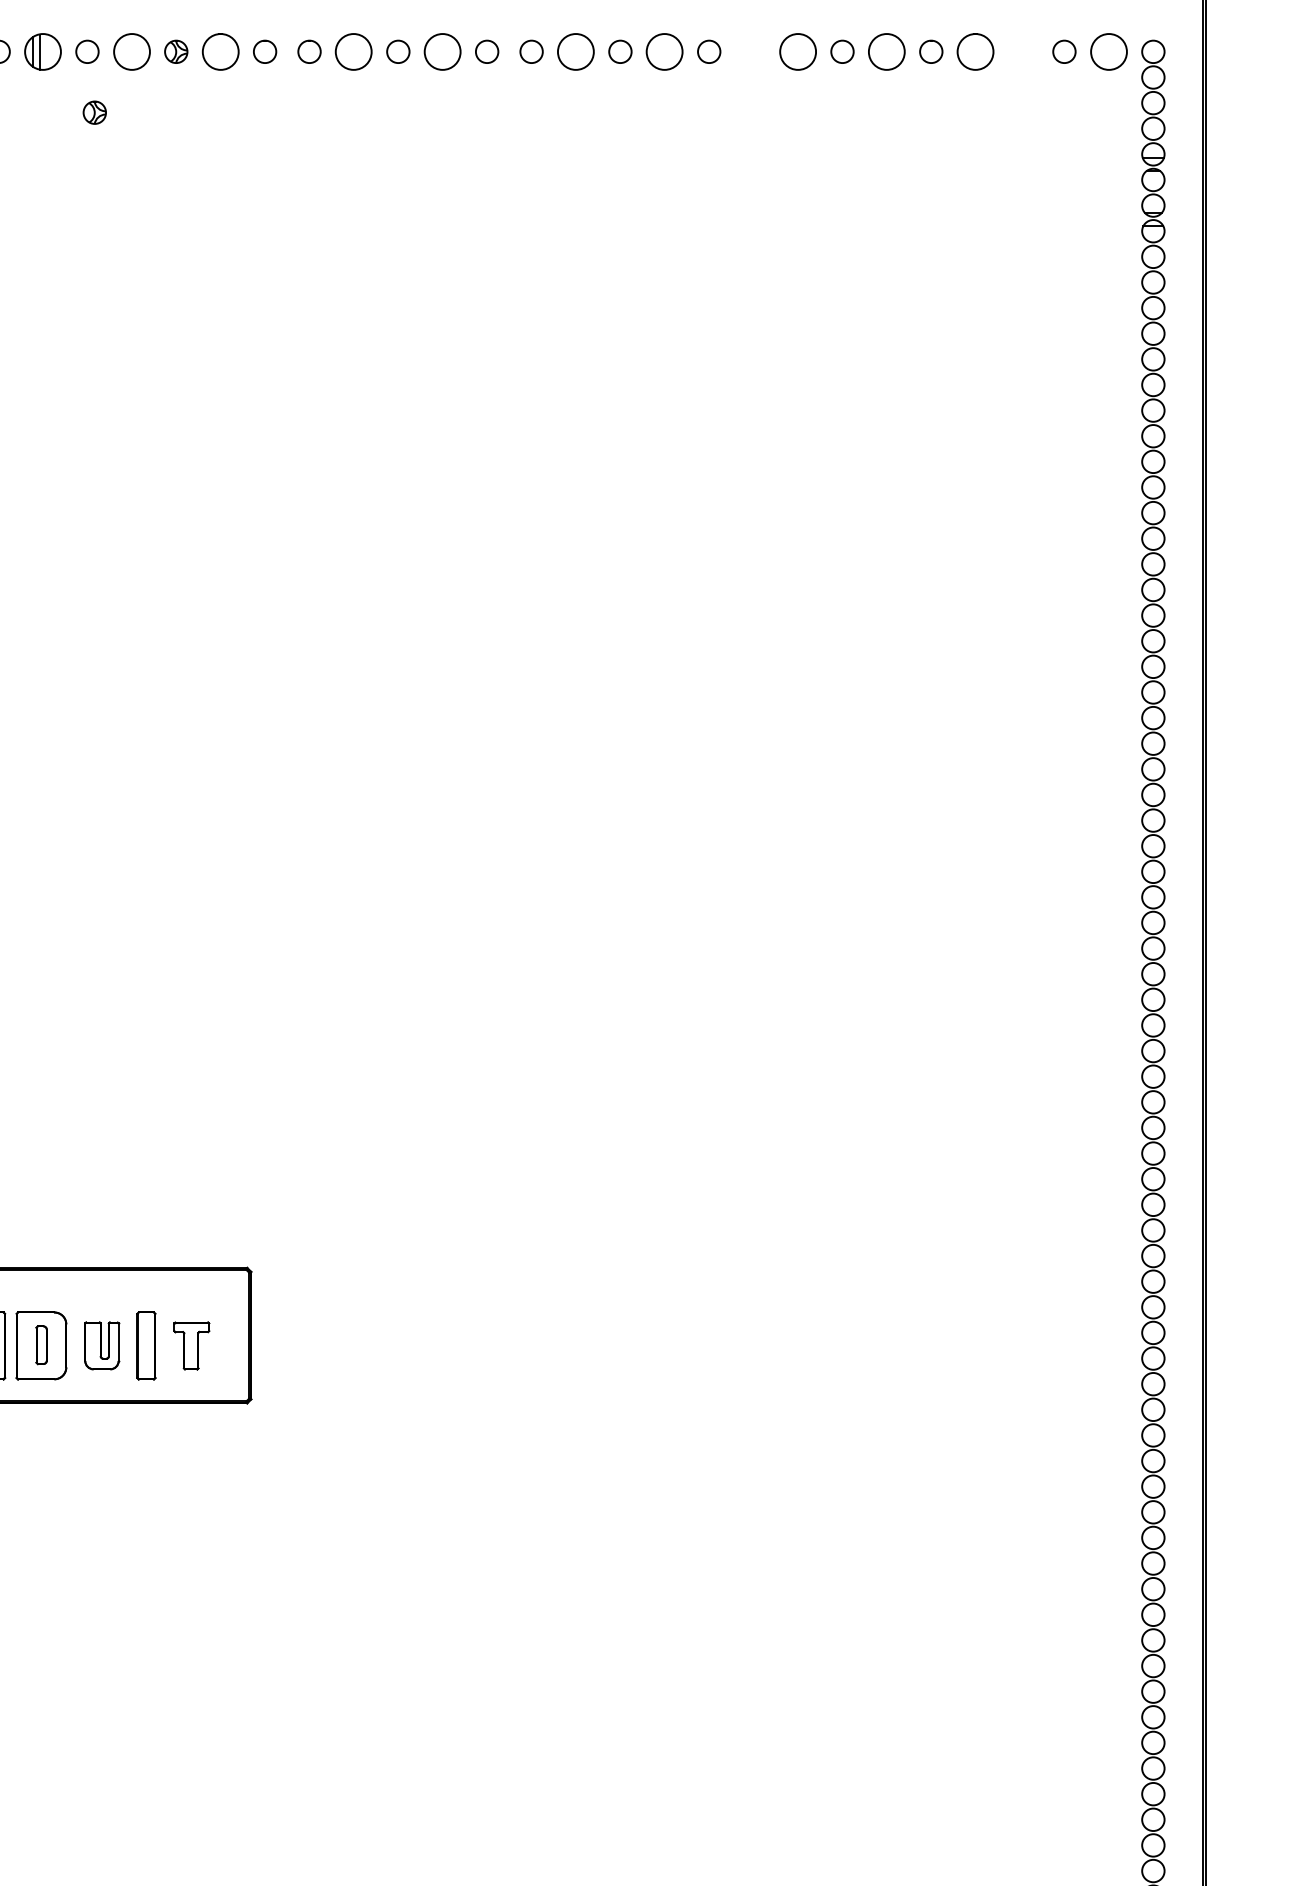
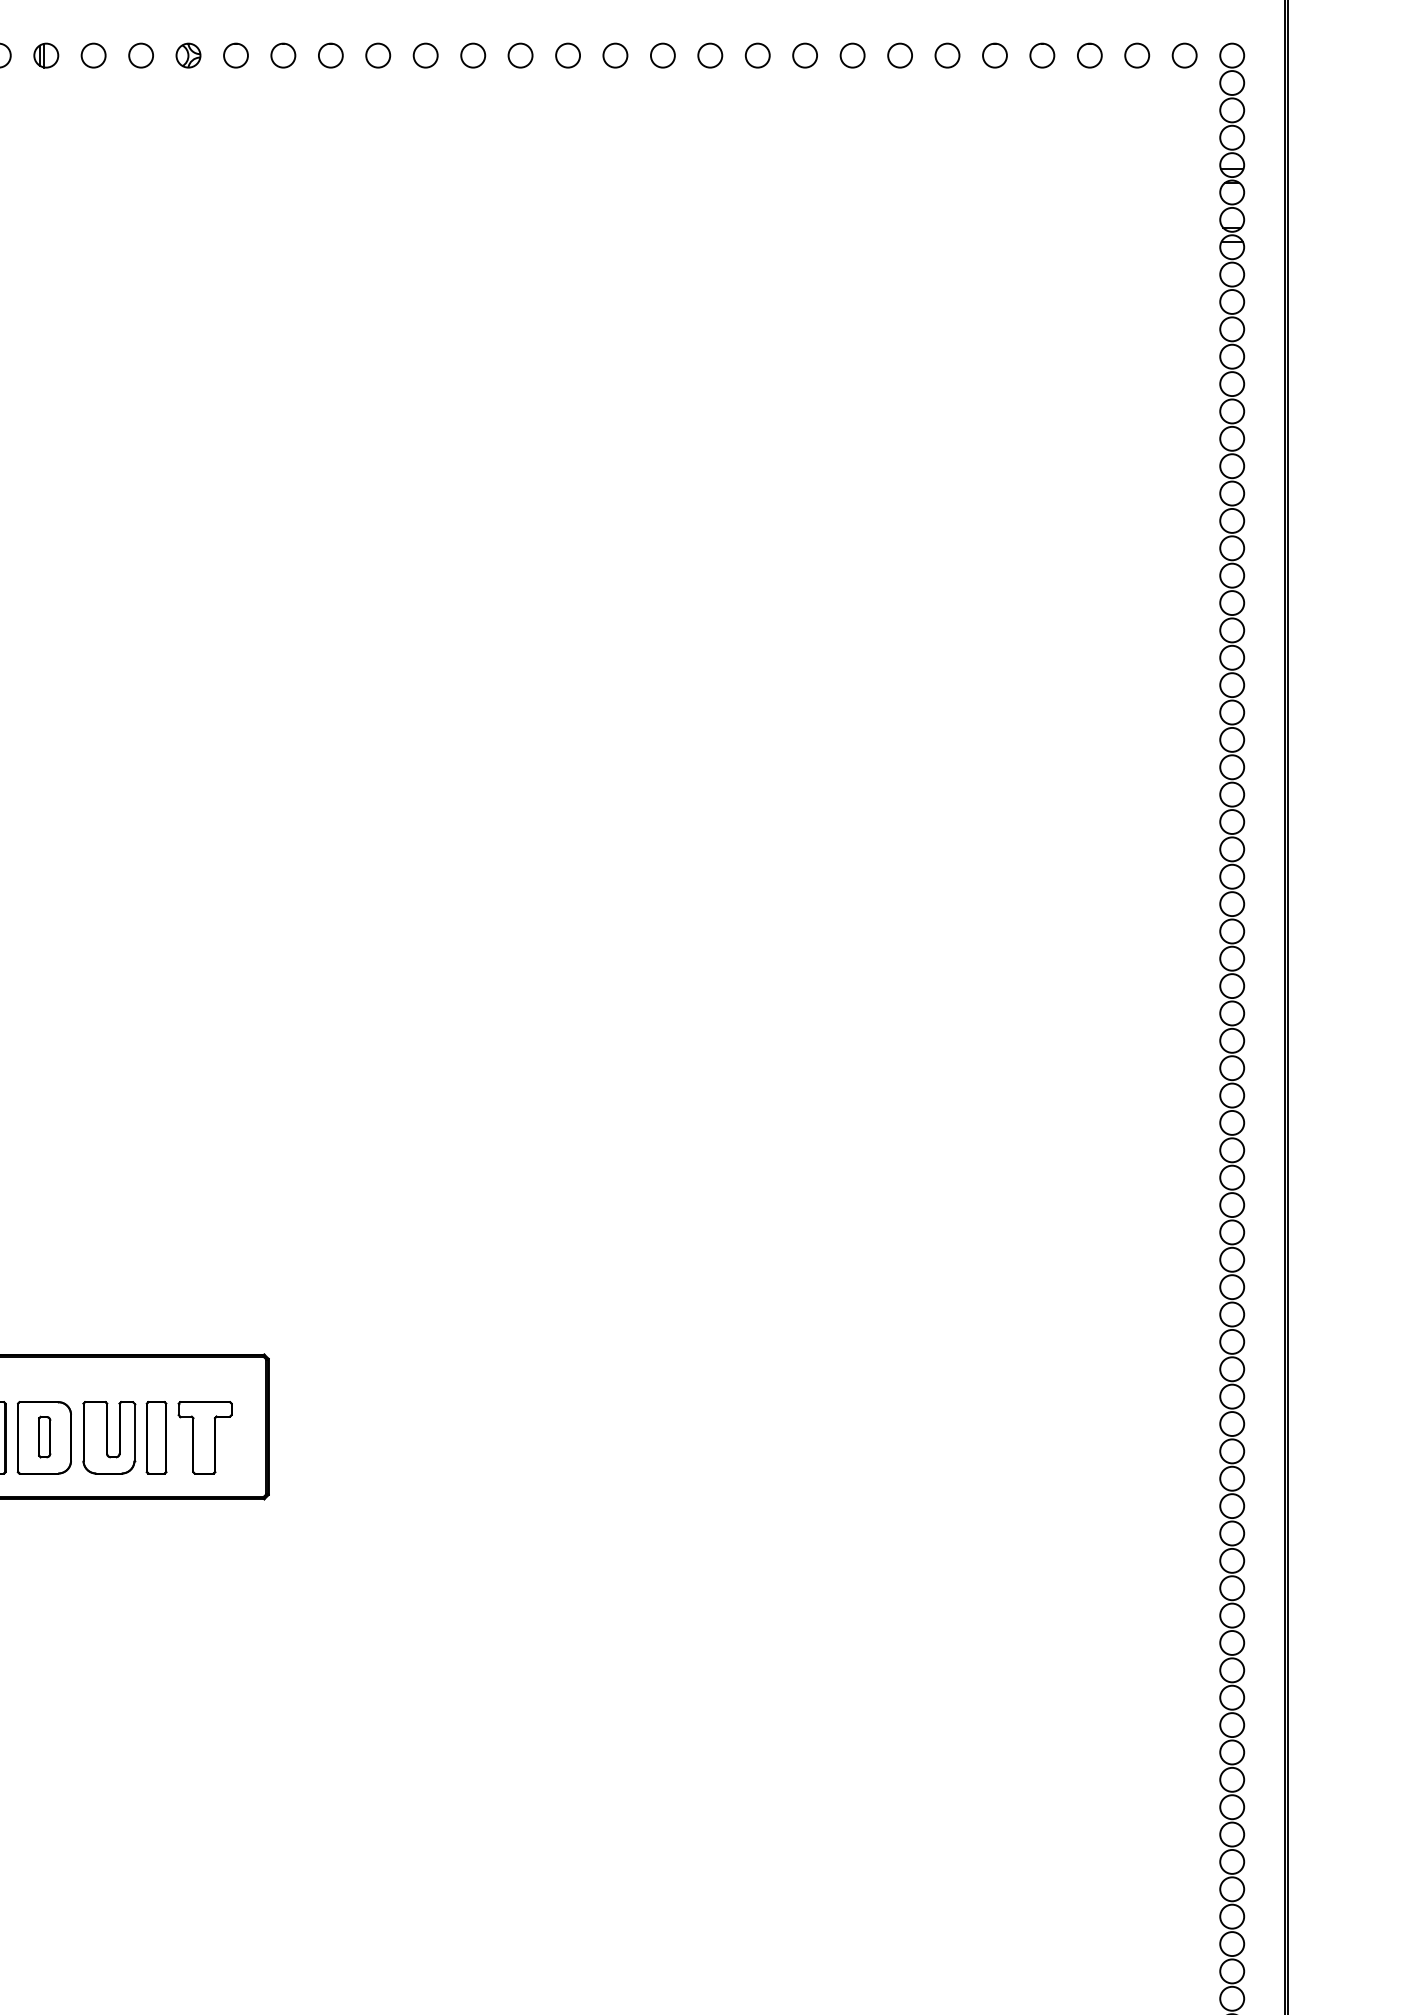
part: (43, 51) -> (46, 55), size x0.62
circle: (131, 51) -> (140, 55), size x0.62
part: (220, 51) -> (235, 55), size x0.62
circle: (354, 51) -> (378, 55), size x0.62
circle: (443, 51) -> (473, 55), size x0.62
circle: (576, 51) -> (615, 55), size x0.62
circle: (664, 51) -> (710, 55), size x0.62
circle: (752, 51) -> (804, 55), added
circle: (797, 51) -> (852, 55), size x0.62
circle: (886, 51) -> (947, 55), size x0.62
part: (975, 51) -> (1042, 55), size x0.62
part: (1019, 51) -> (1089, 55), added
circle: (1108, 51) -> (1184, 55), size x0.62
part: (94, 112) -> (101, 120), removed
part: (102, 1345) -> (109, 1437), size x1.43
part: (191, 1345) -> (204, 1437), size x1.43

